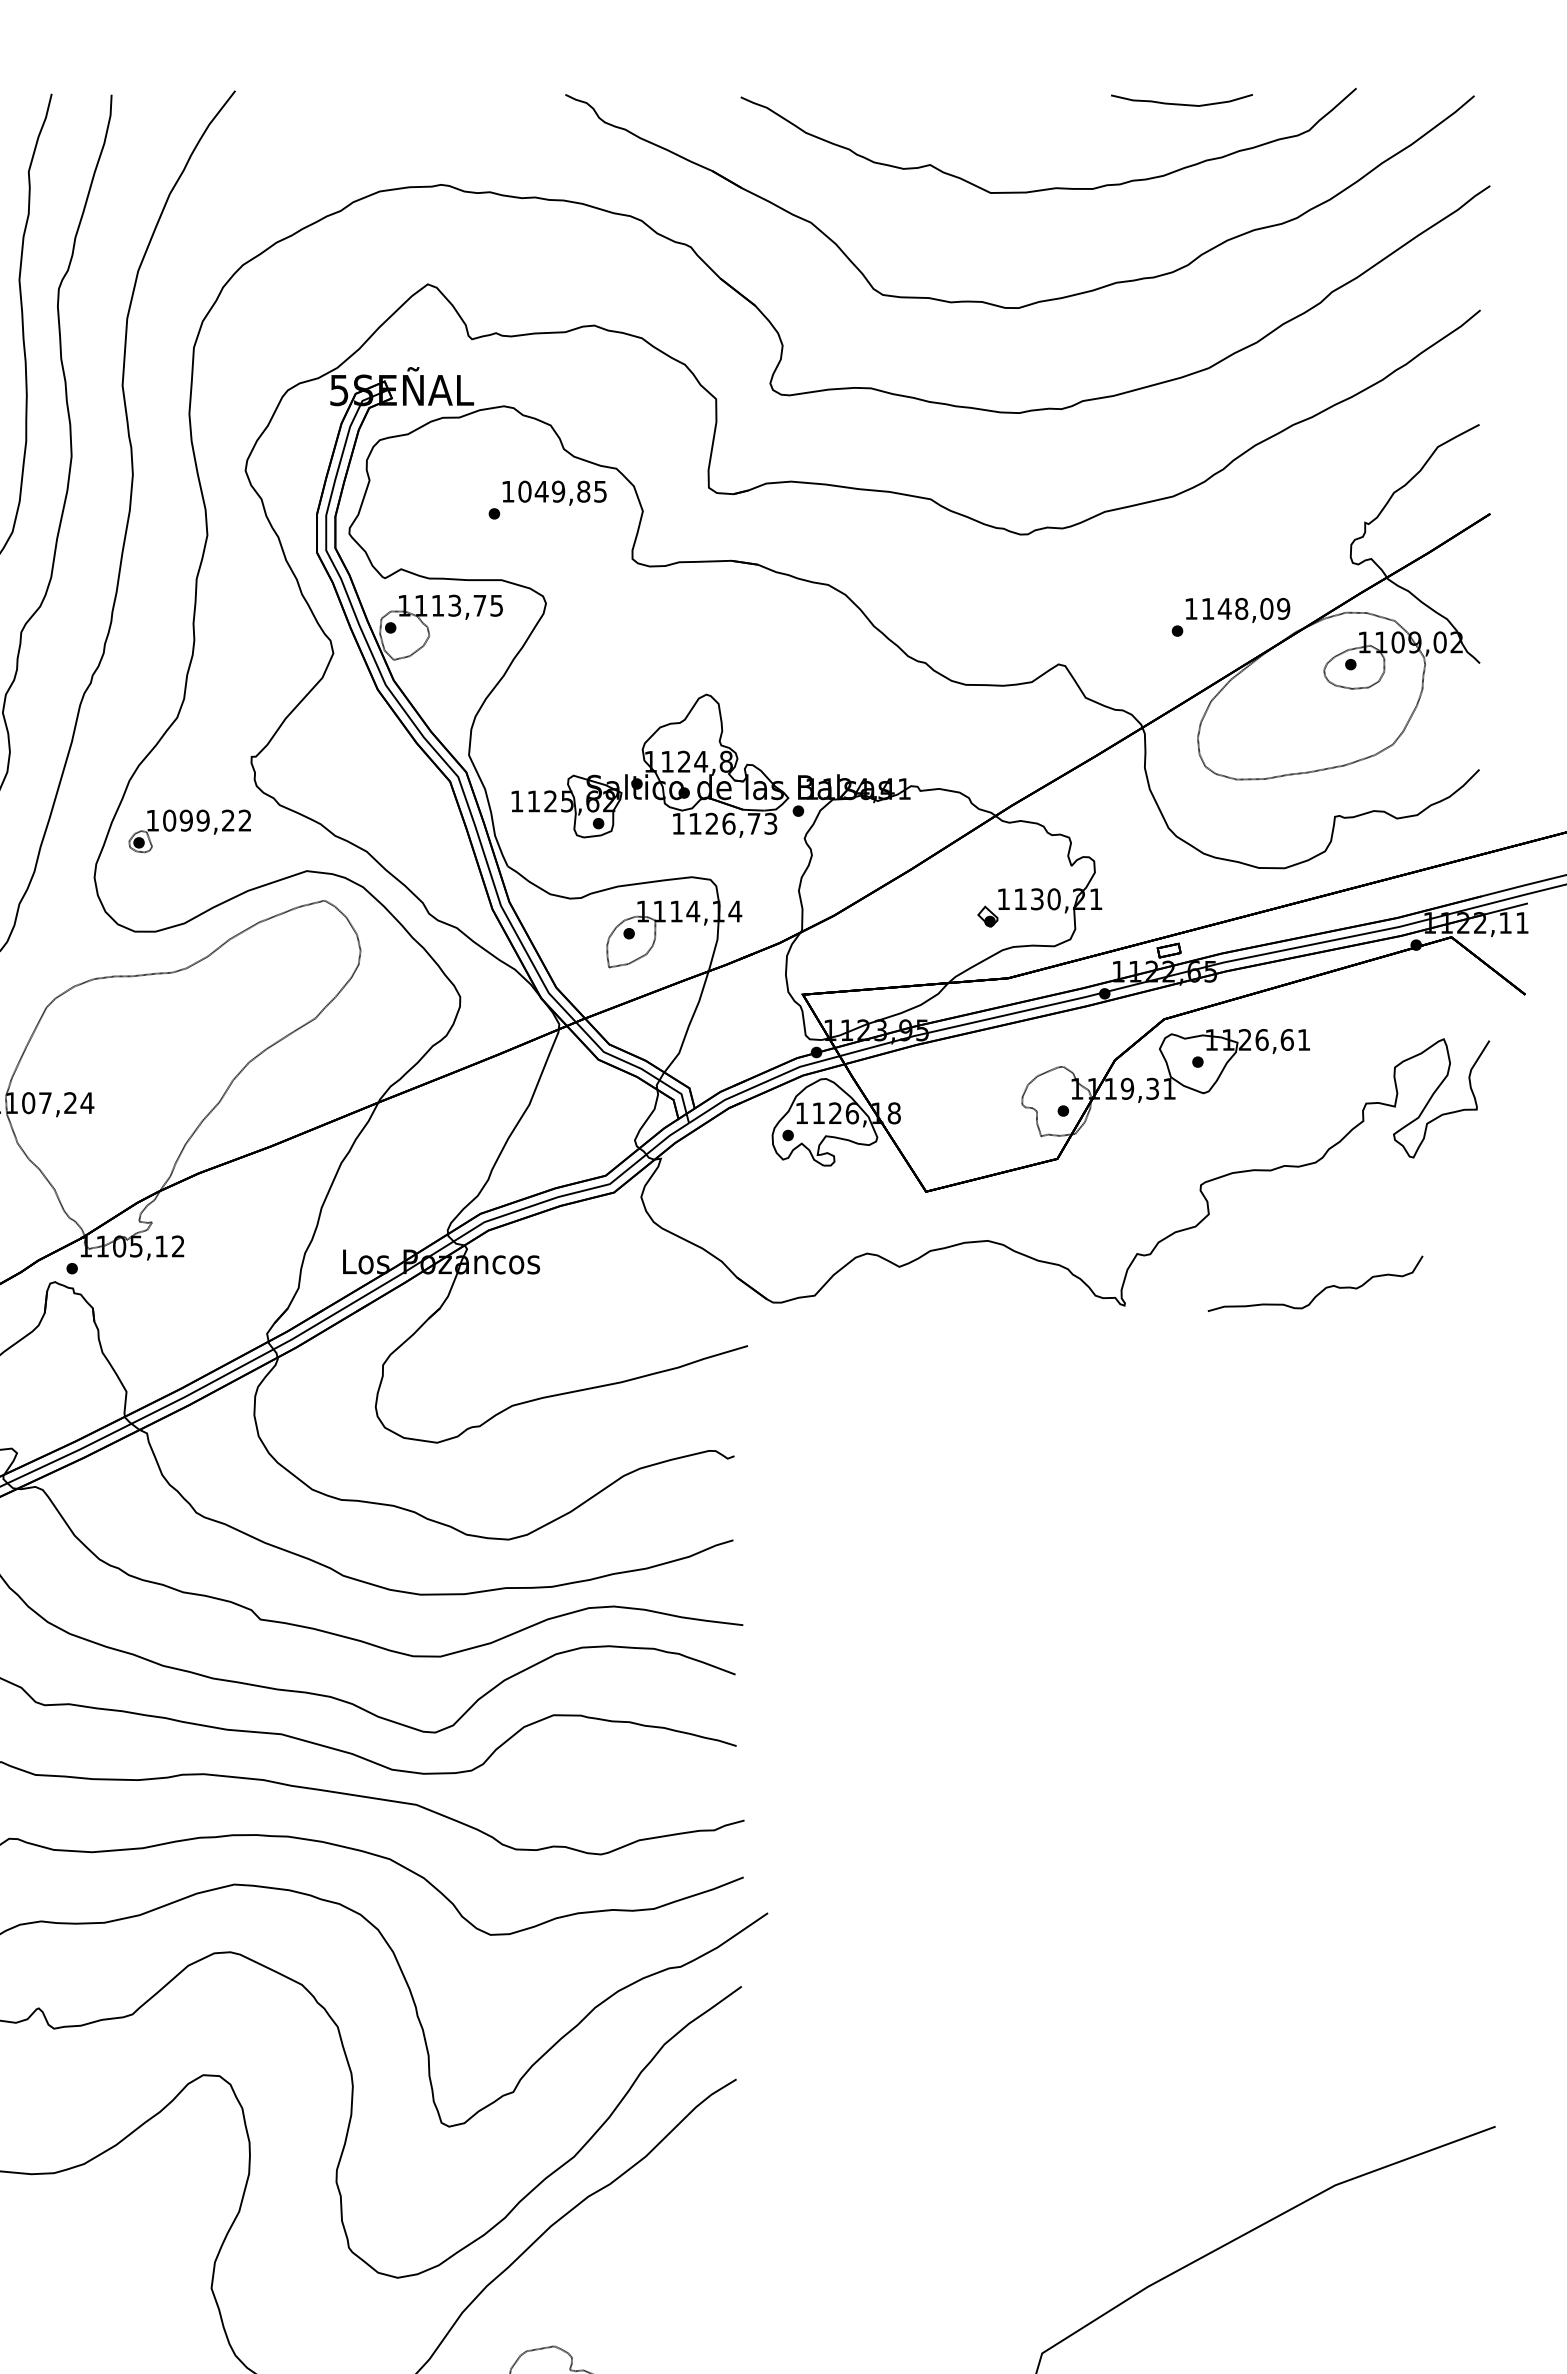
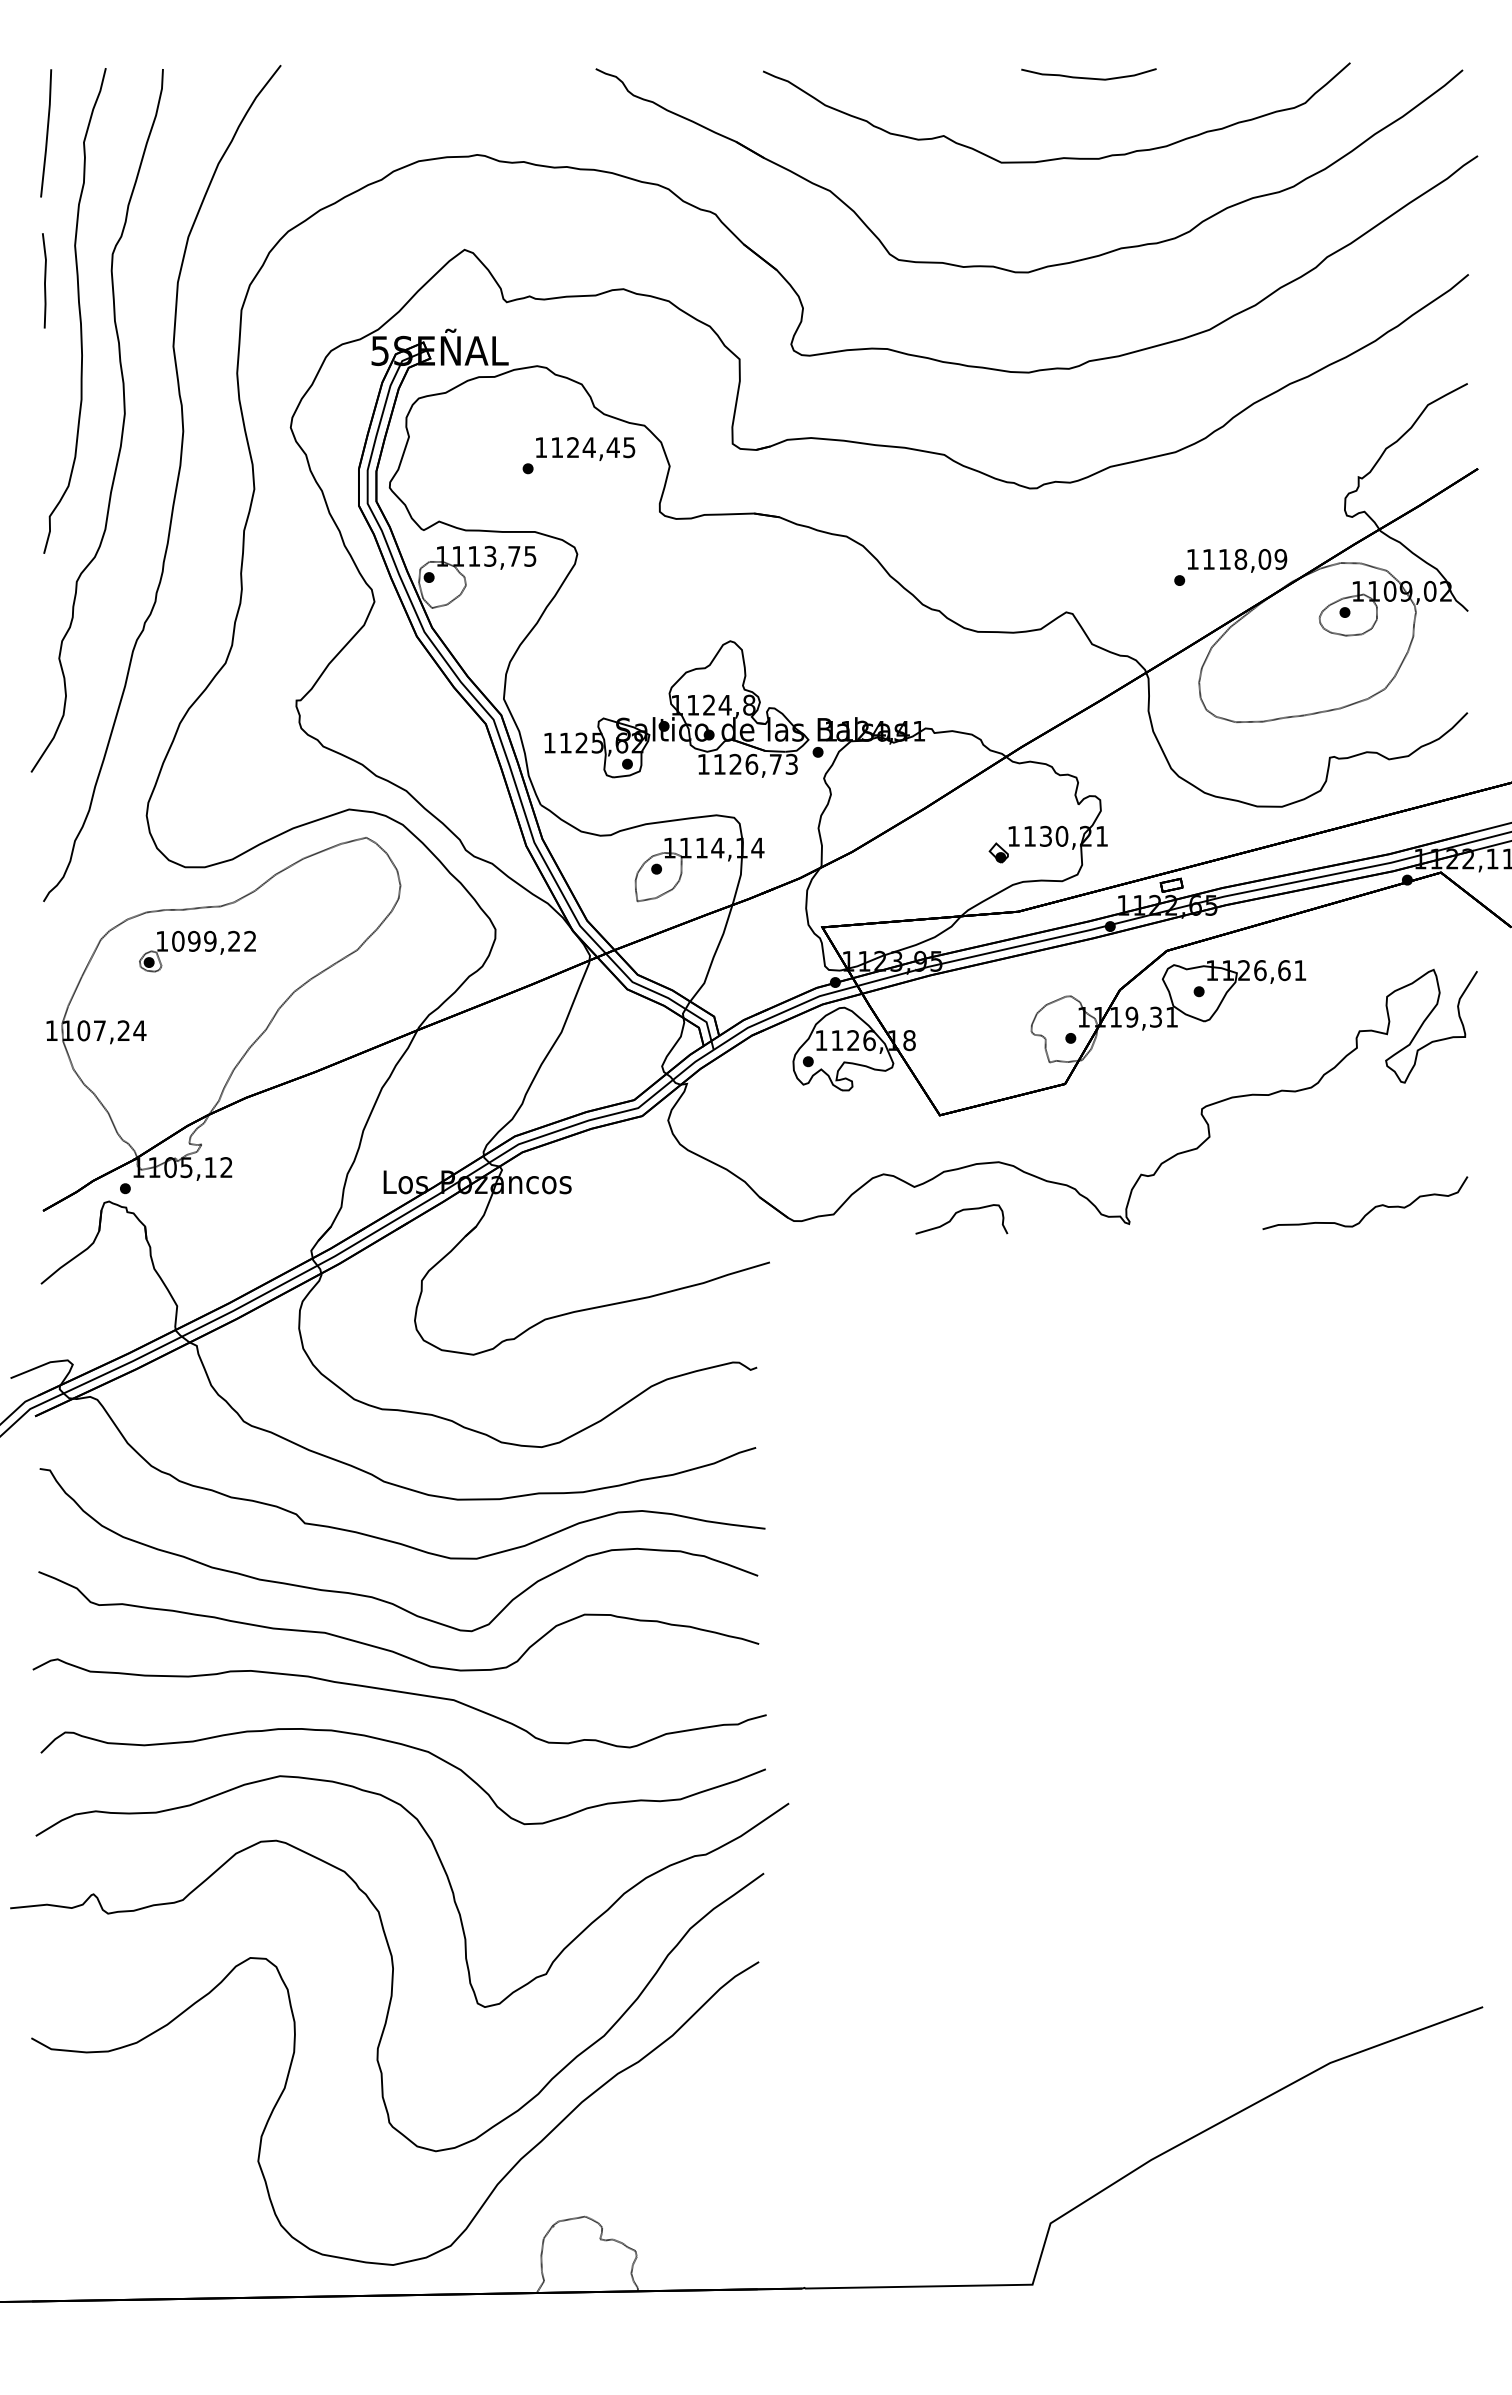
curve: (1181, 103) -> (1088, 77), moved
text: (554, 491) -> (585, 447), 1049,85 -> 1124,45
text: (1224, 609) -> (1224, 559), 1148,09 -> 1118,09
part: (189, 831) -> (197, 951), moved
curve: (1319, 1291) -> (1369, 1210), moved
curve: (943, 1295) -> (956, 1214), added

